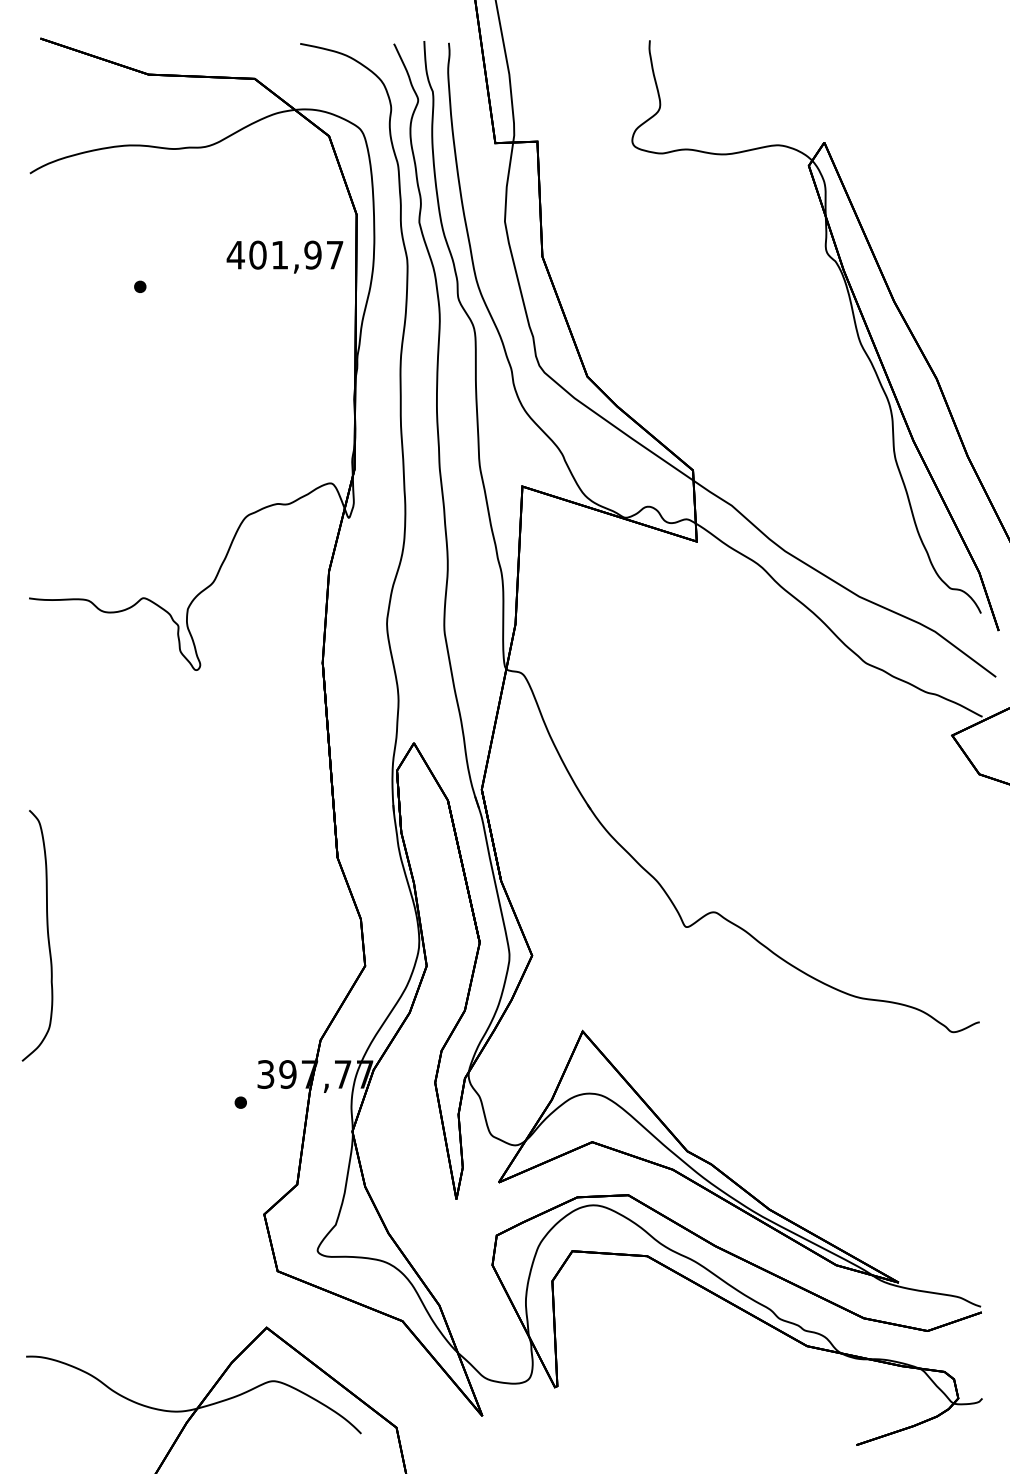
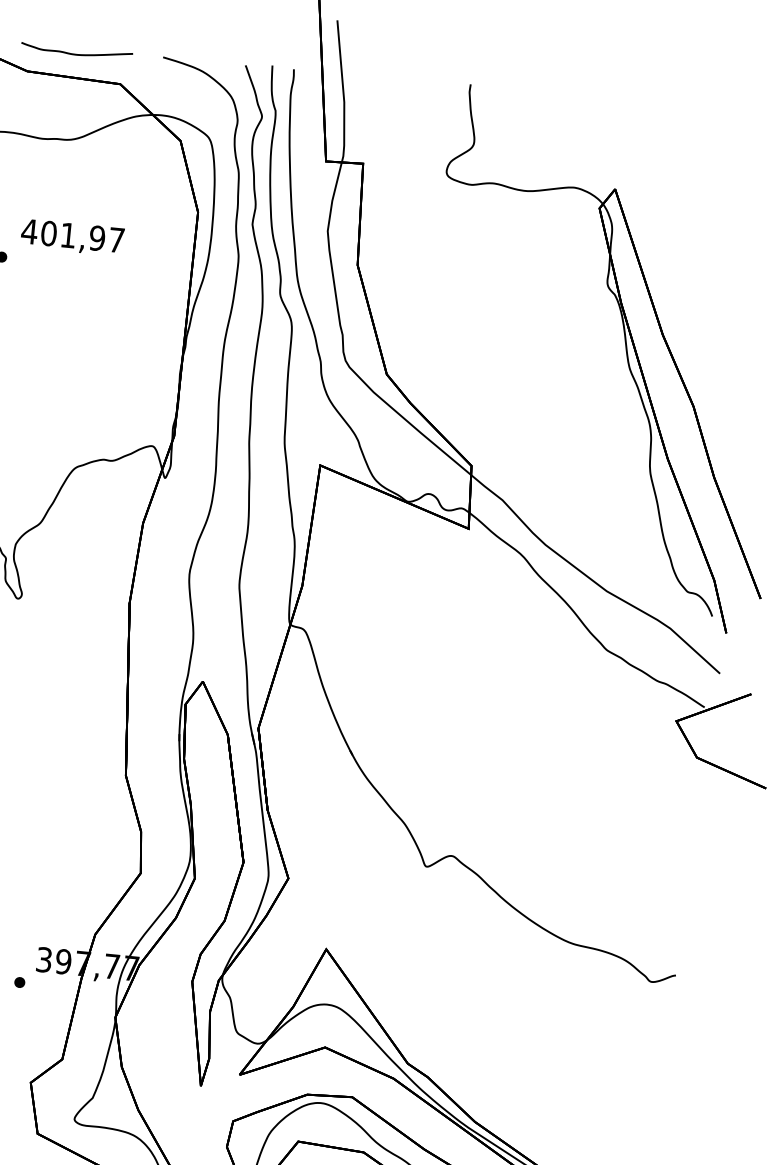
curve: (201, 49) -> (75, 53), added
text: (284, 256) -> (72, 237), moved

